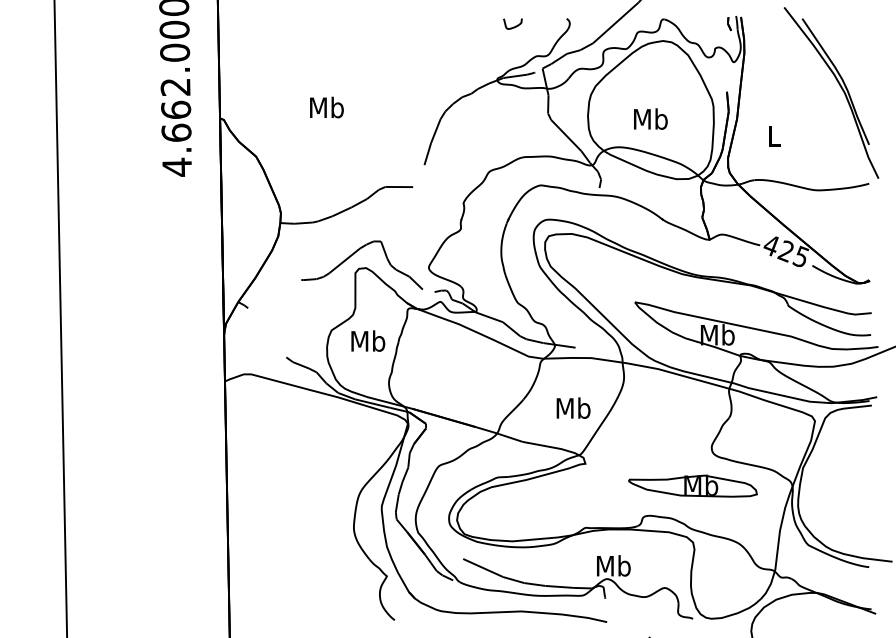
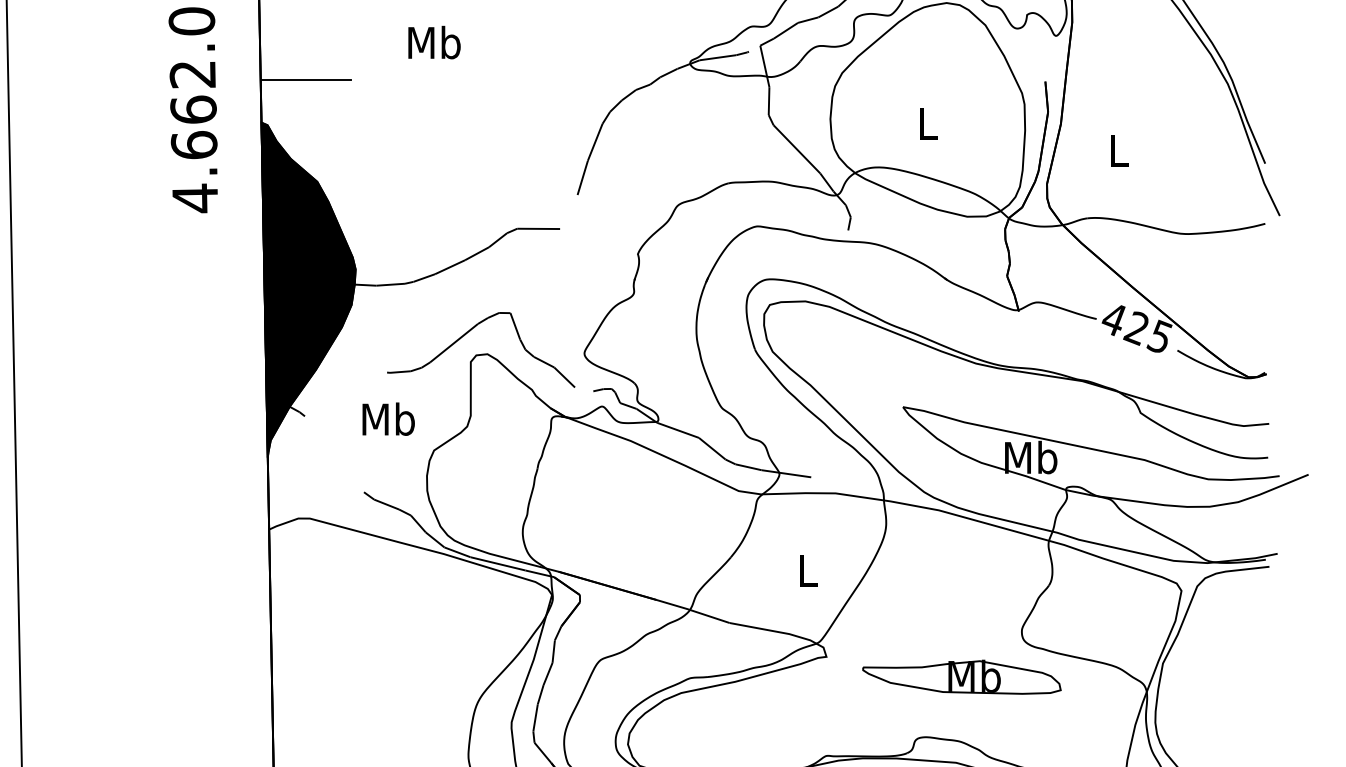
line: (248, 91) -> (305, 81), added
text: (326, 107) -> (433, 42), moved
text: (650, 118) -> (927, 122), Mb -> L
fill: (250, 226) -> (308, 289), added
text: (368, 340) -> (388, 418), moved
text: (573, 407) -> (808, 569), Mb -> L
part: (692, 485) -> (961, 676), moved

